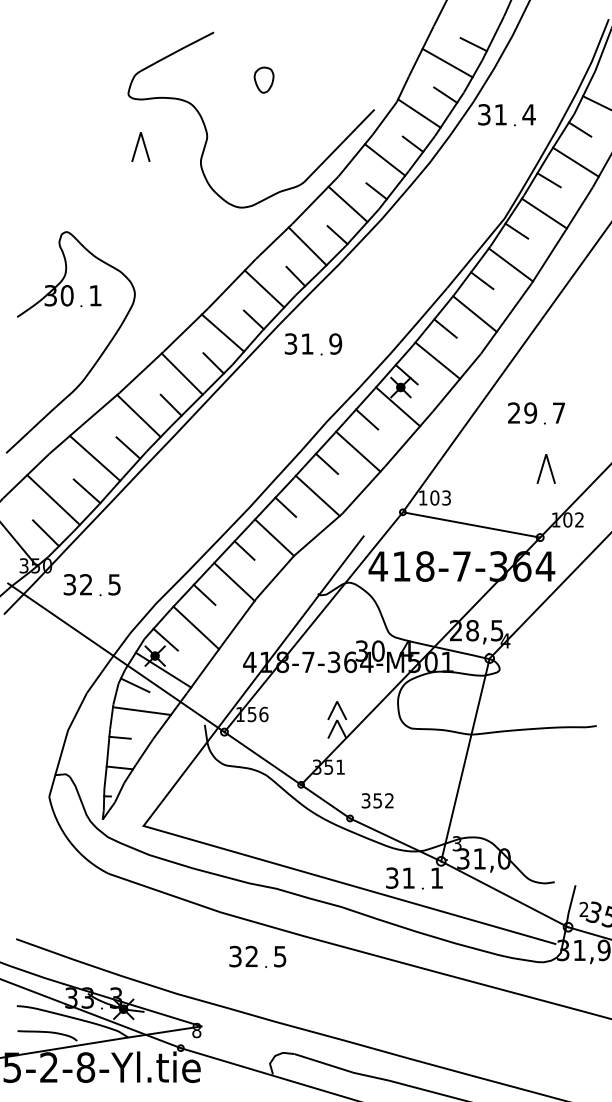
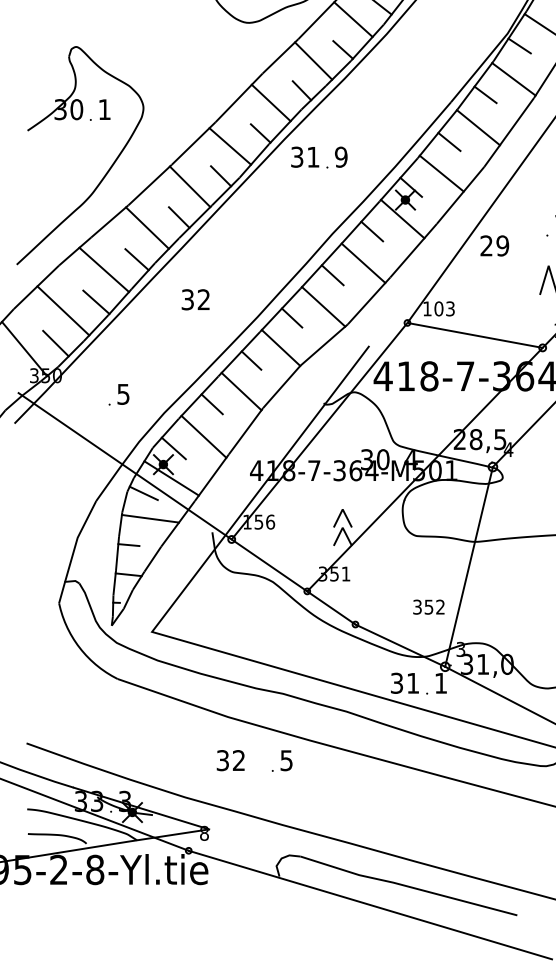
text: (522, 412) -> (494, 245), moved
text: (77, 584) -> (195, 299), moved
text: (377, 800) -> (428, 606), moved
text: (243, 956) -> (230, 760), moved

